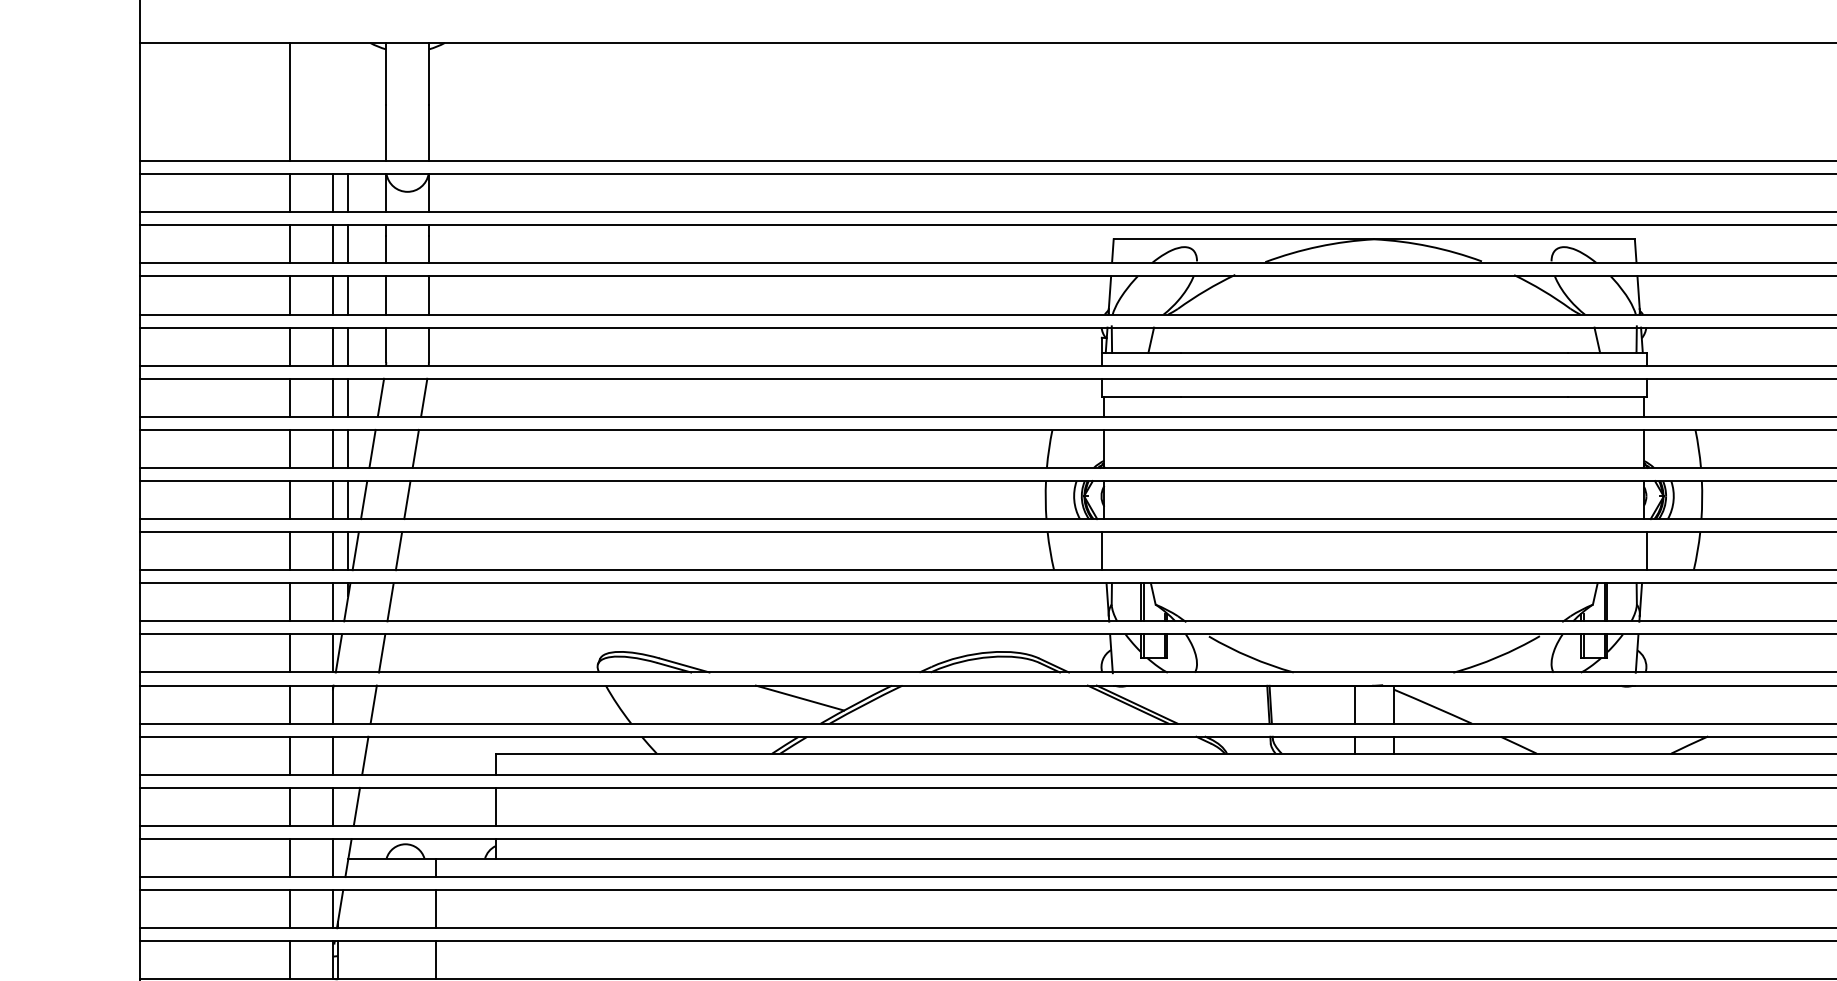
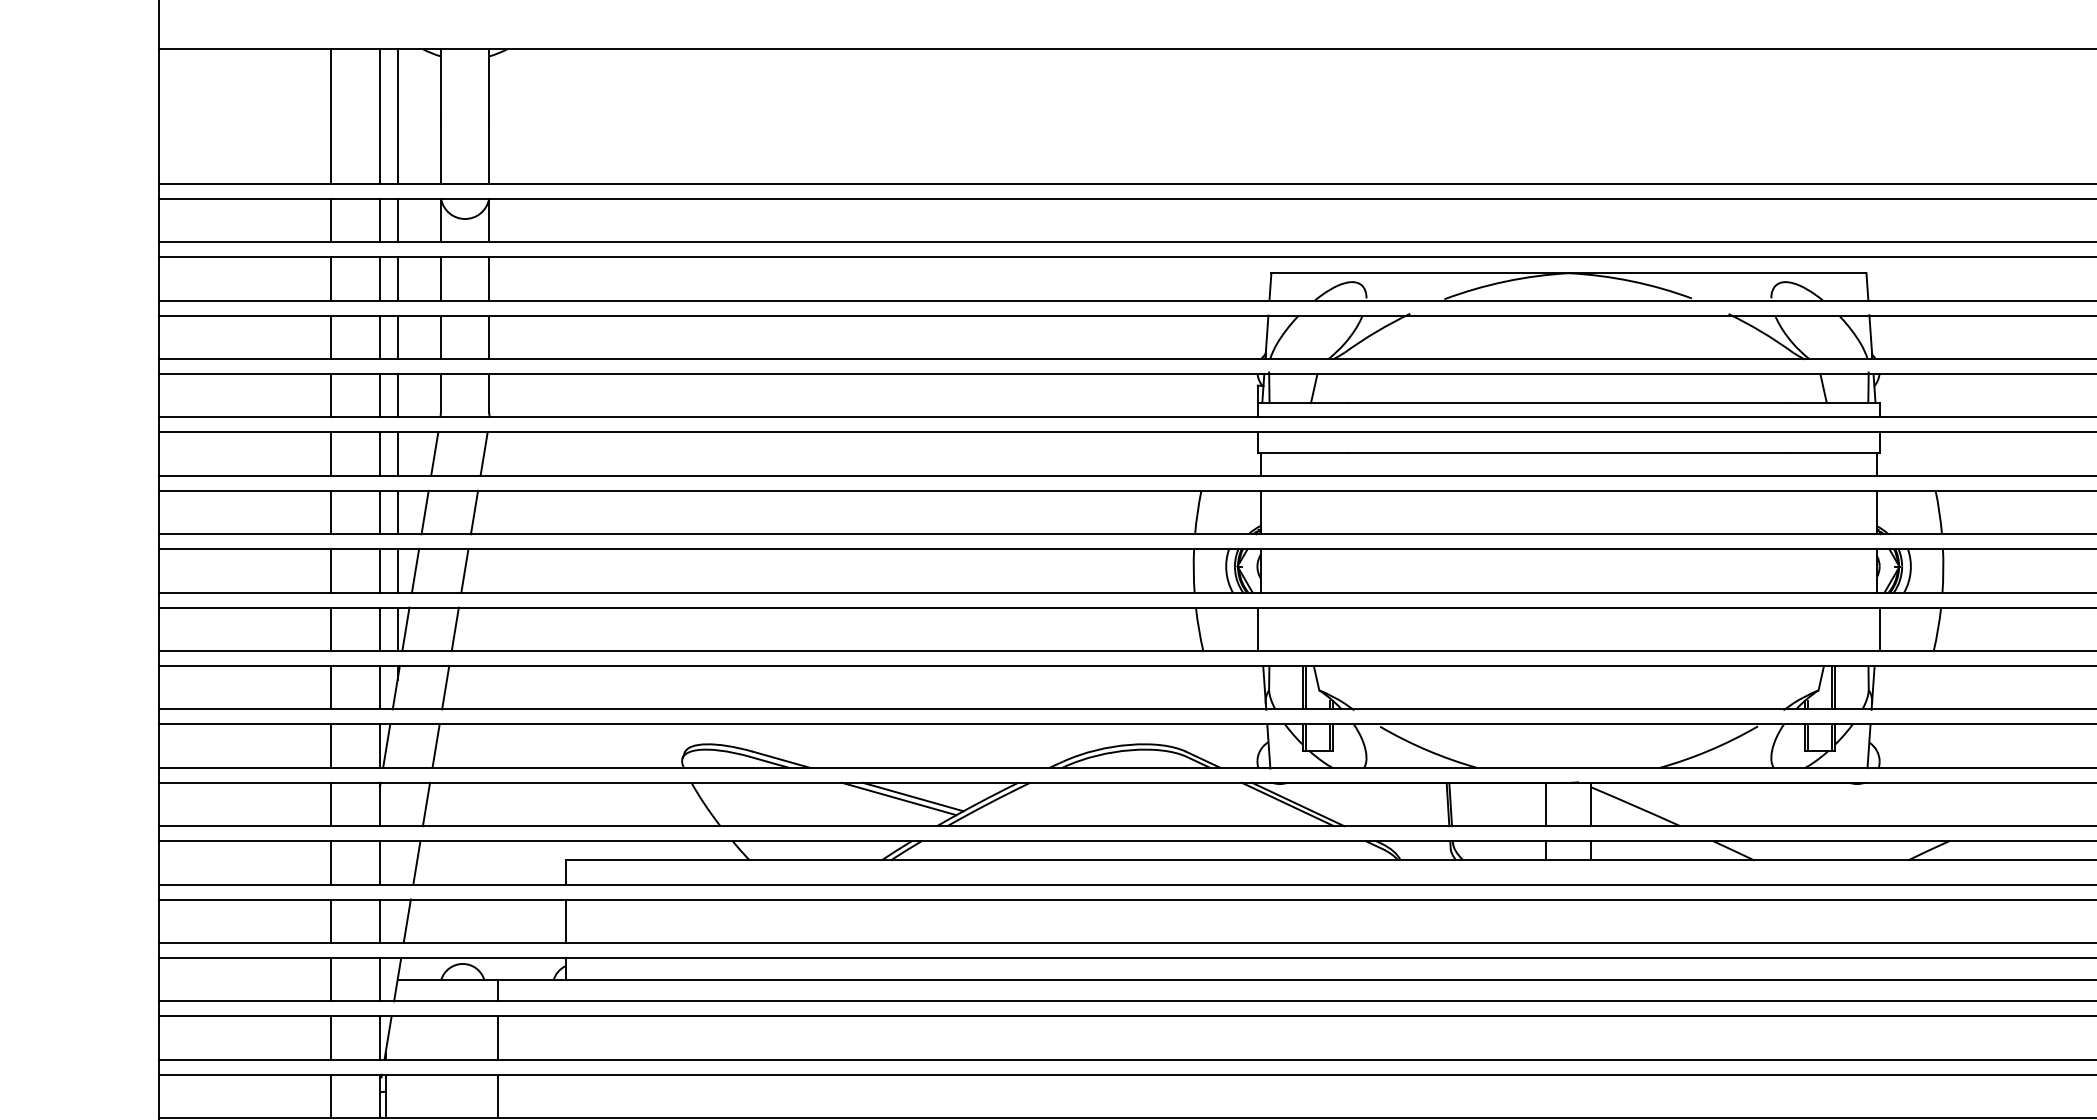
line: (332, 101) -> (379, 115), added
line: (348, 101) -> (397, 115), added
line: (787, 699) -> (898, 798), added

